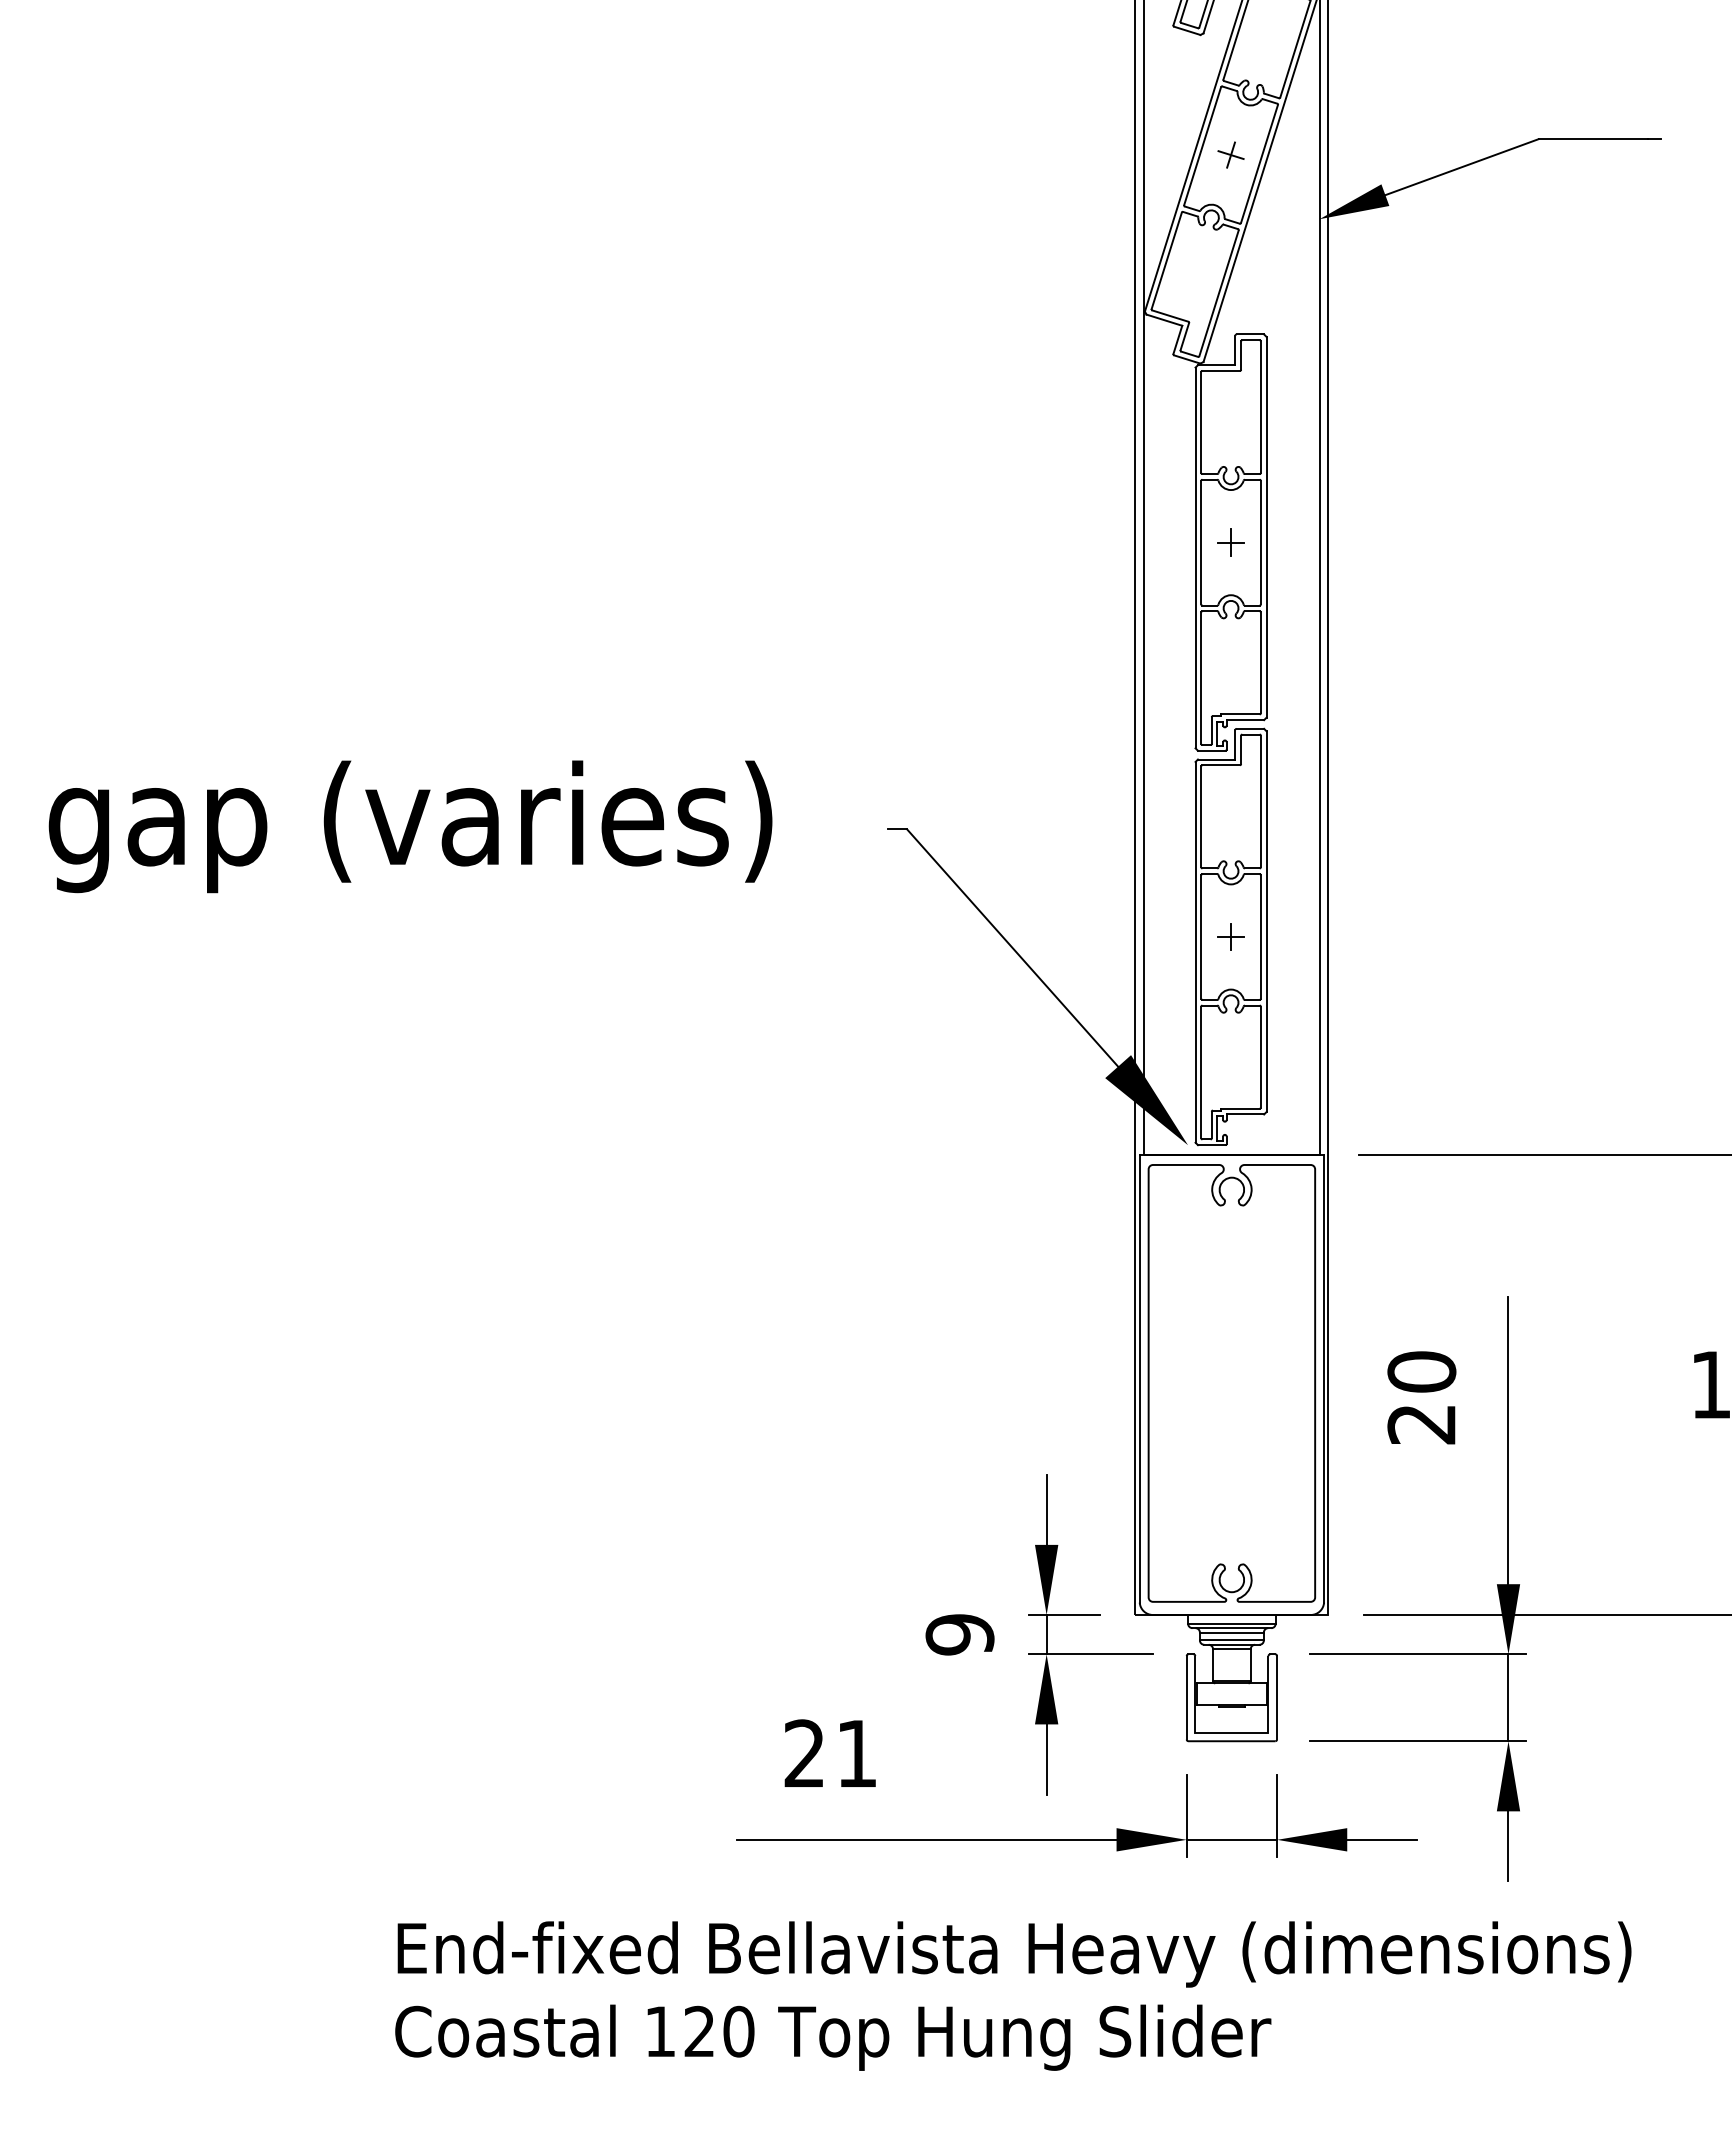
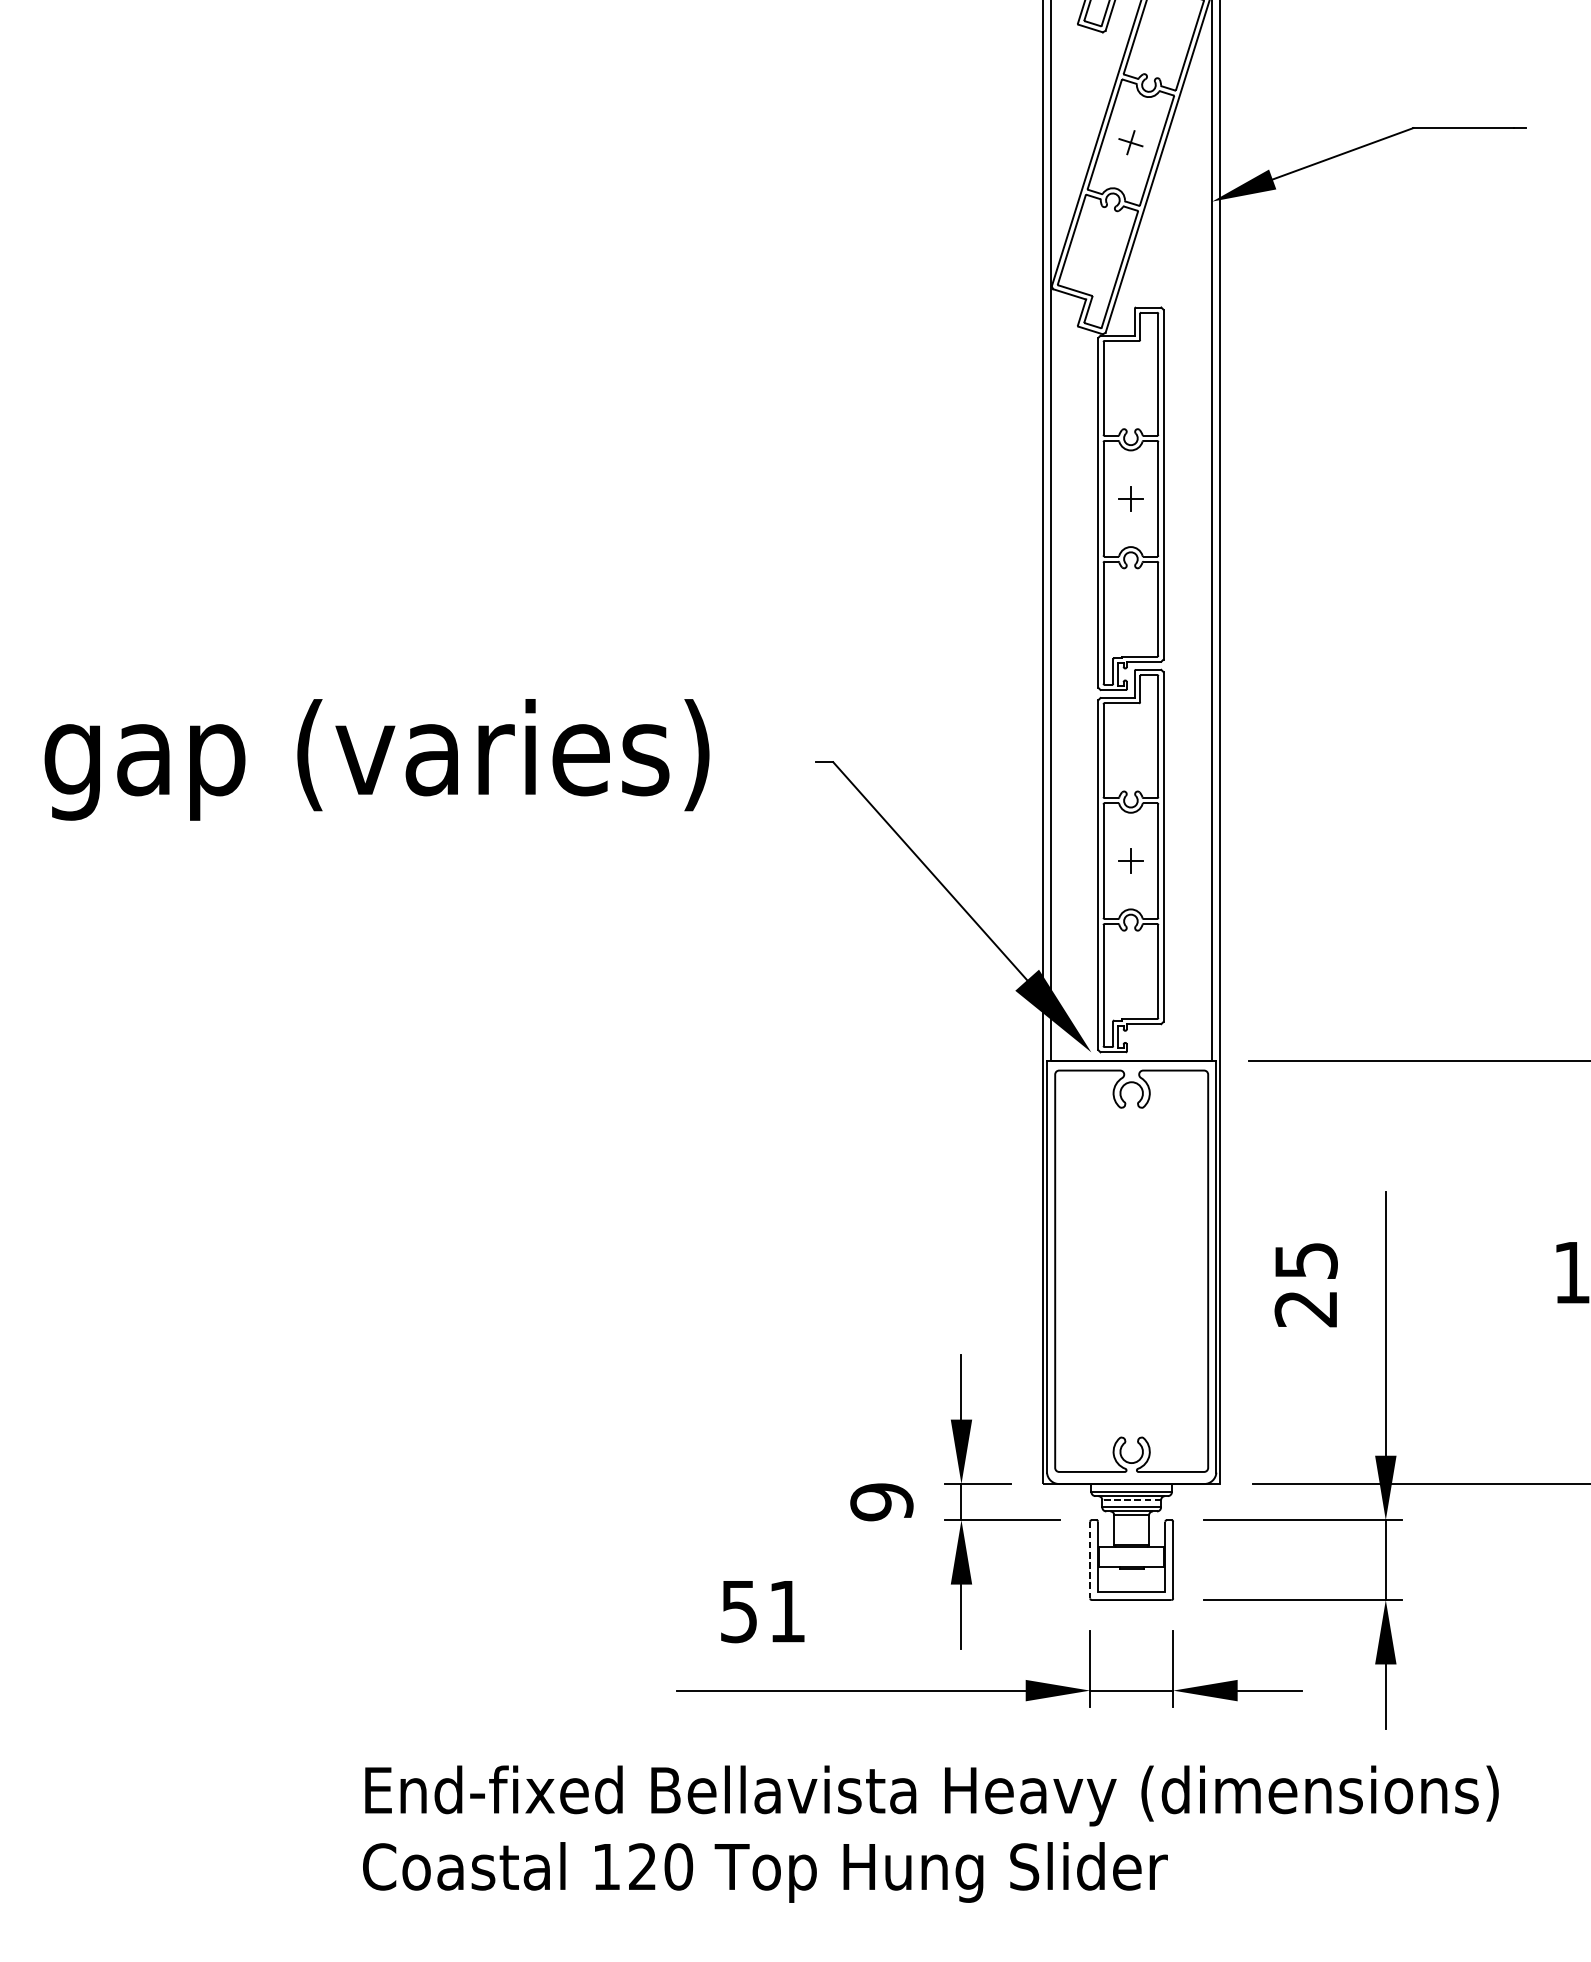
text: (1421, 1371) -> (1305, 1260), 20 -> 25
line: (1231, 1632) -> (1131, 1500), solid -> dashed
line: (1186, 1697) -> (1089, 1559), solid -> dashed
text: (803, 1753) -> (738, 1611), 21 -> 51

